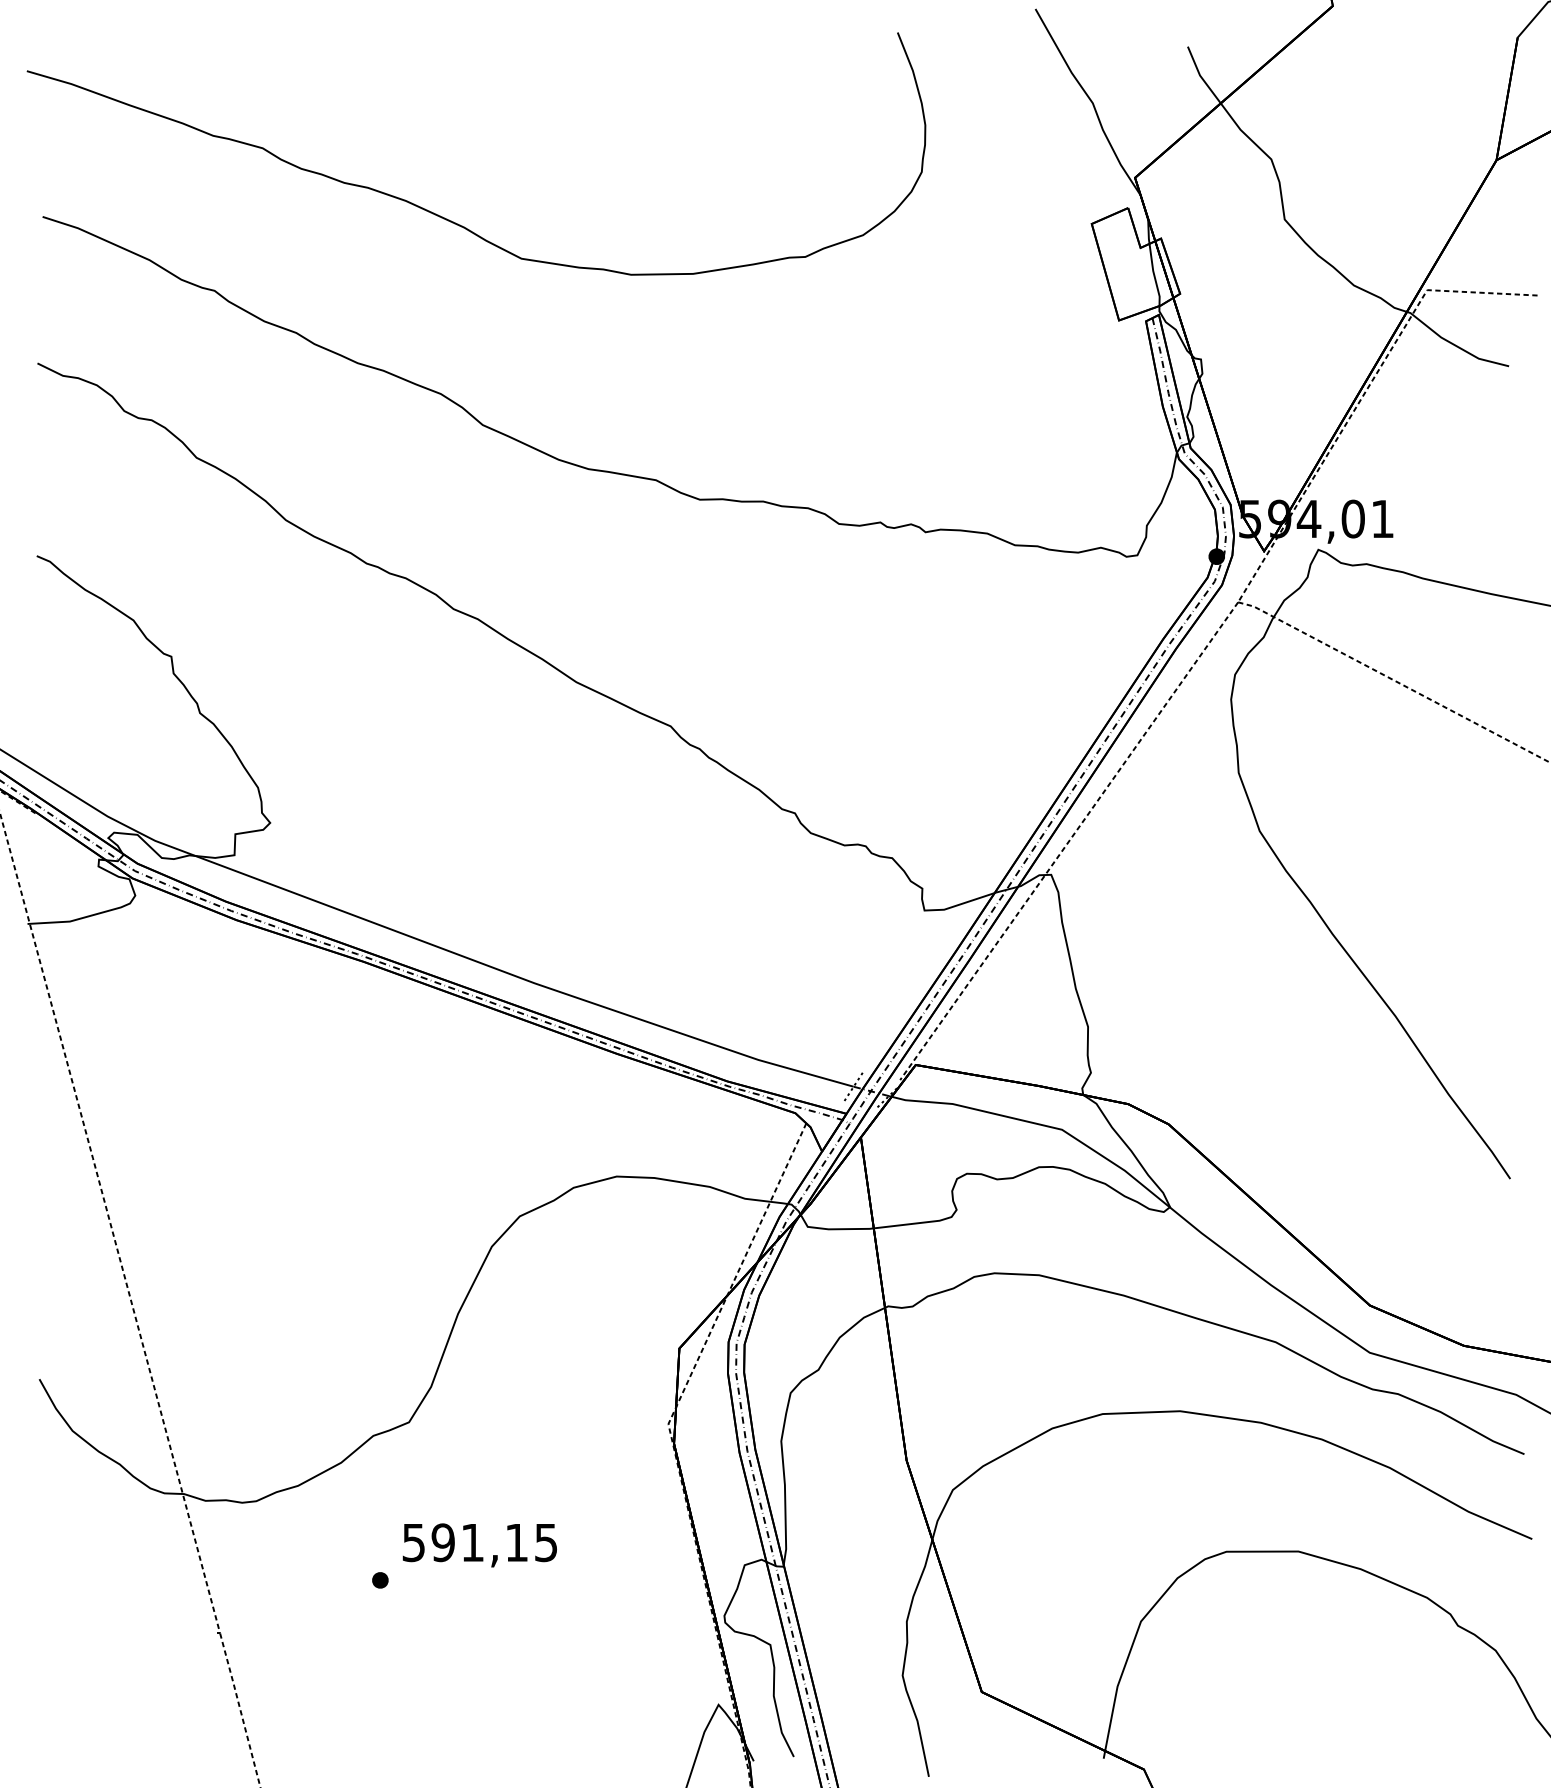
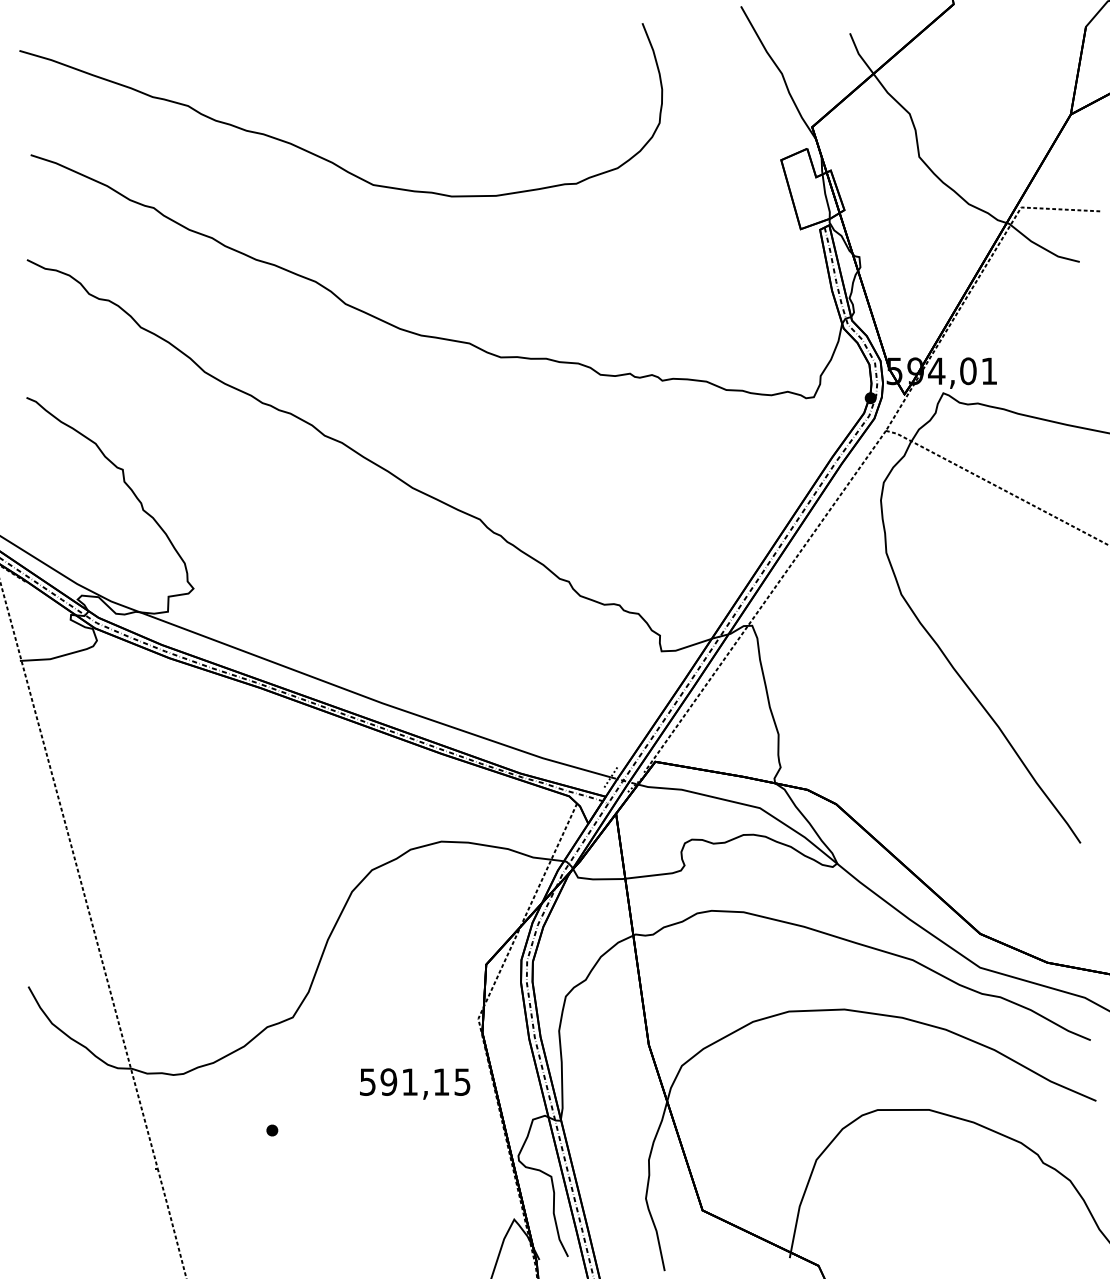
text: (479, 1545) -> (414, 1084), moved

